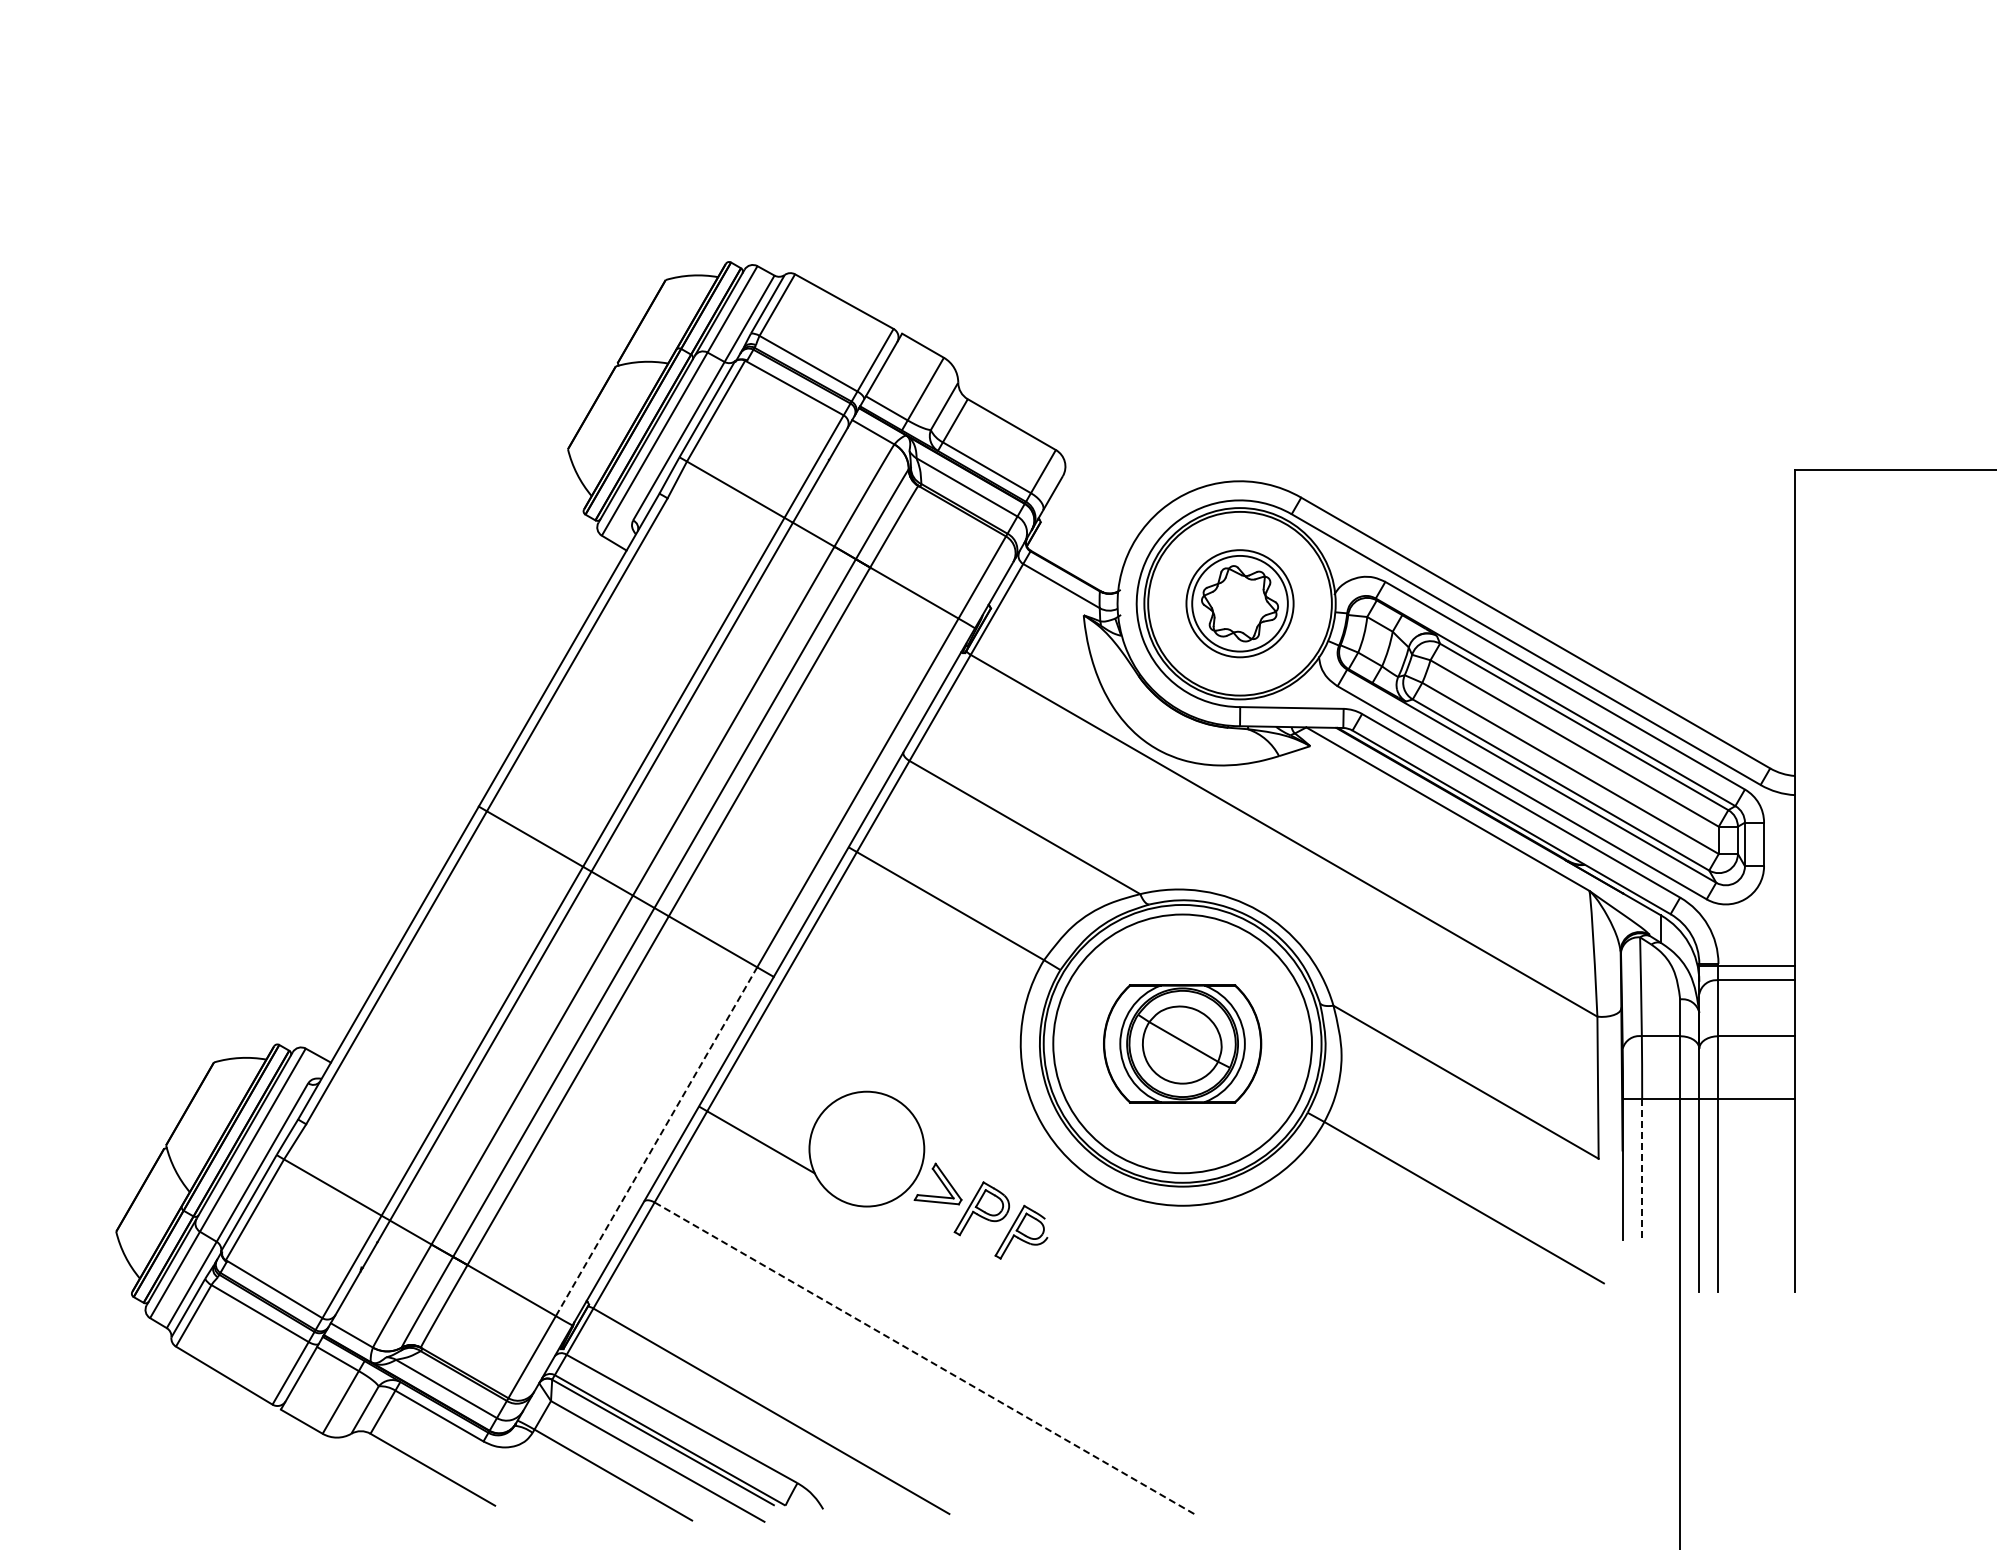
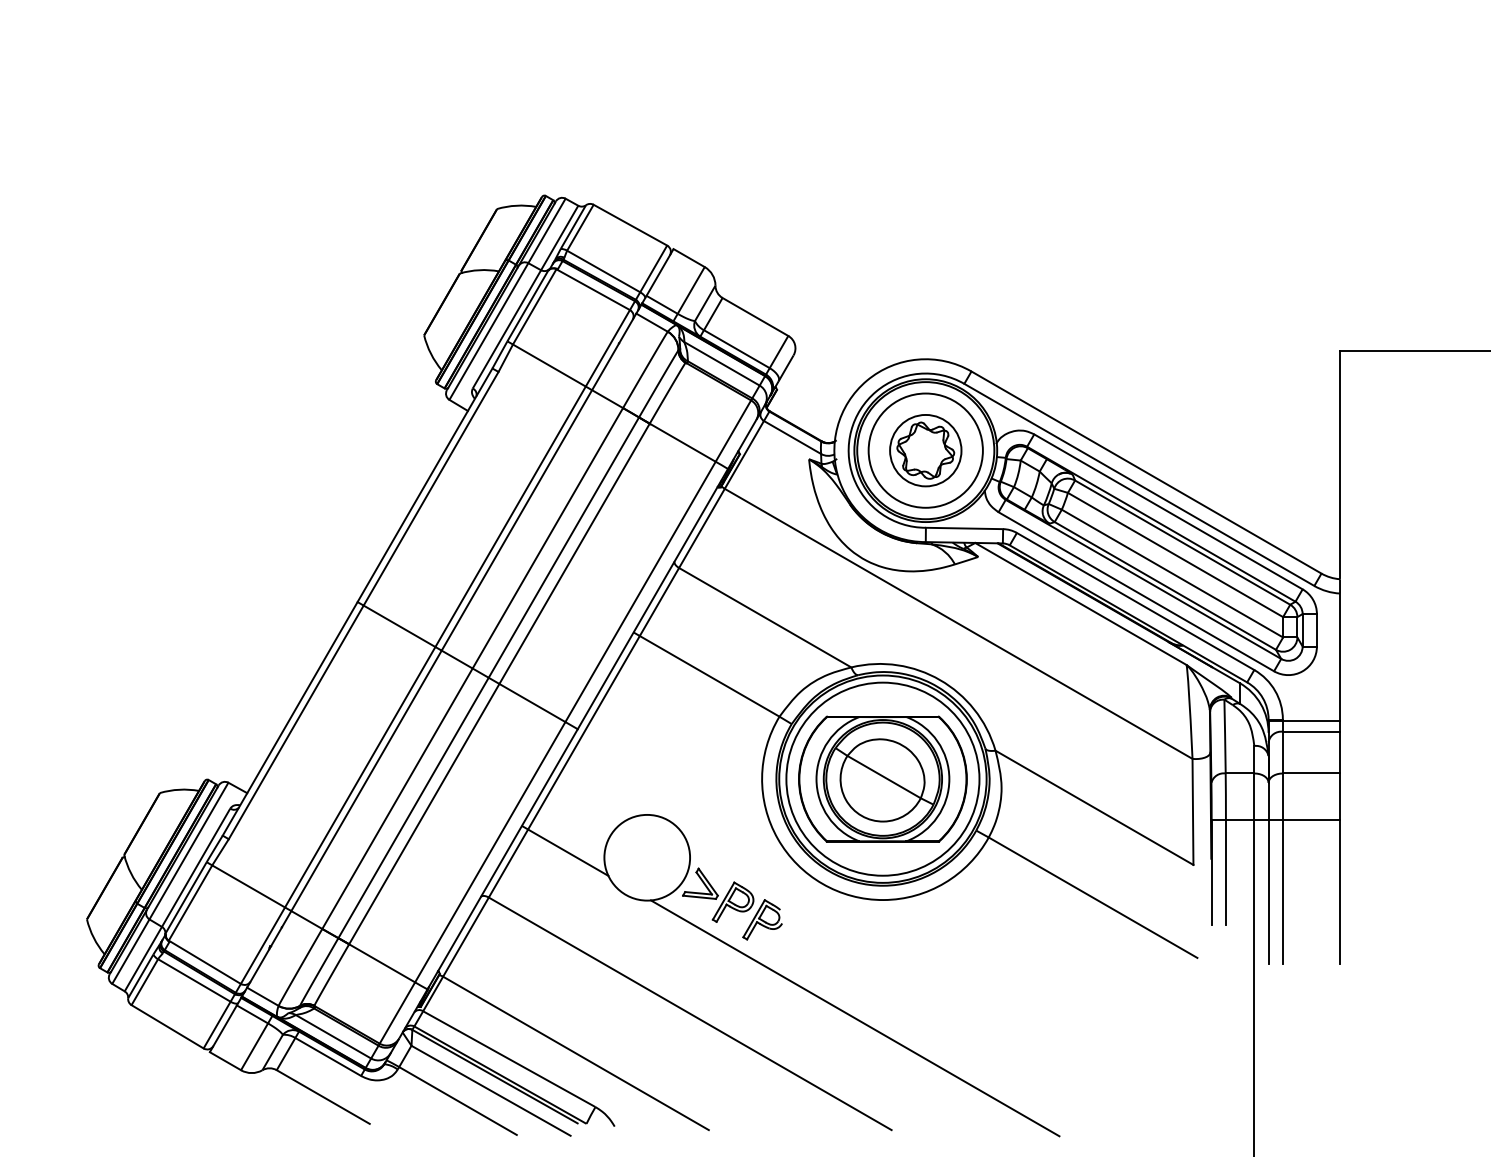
circle: (1239, 603) -> (925, 450), size x1.43
part: (1182, 1043) -> (882, 778), size x1.43
line: (656, 1141) -> (490, 852), dashed -> solid
line: (1642, 1169) -> (1226, 872), dashed -> solid
line: (924, 1358) -> (690, 1014), dashed -> solid
line: (1145, 1364) -> (855, 1018), added

